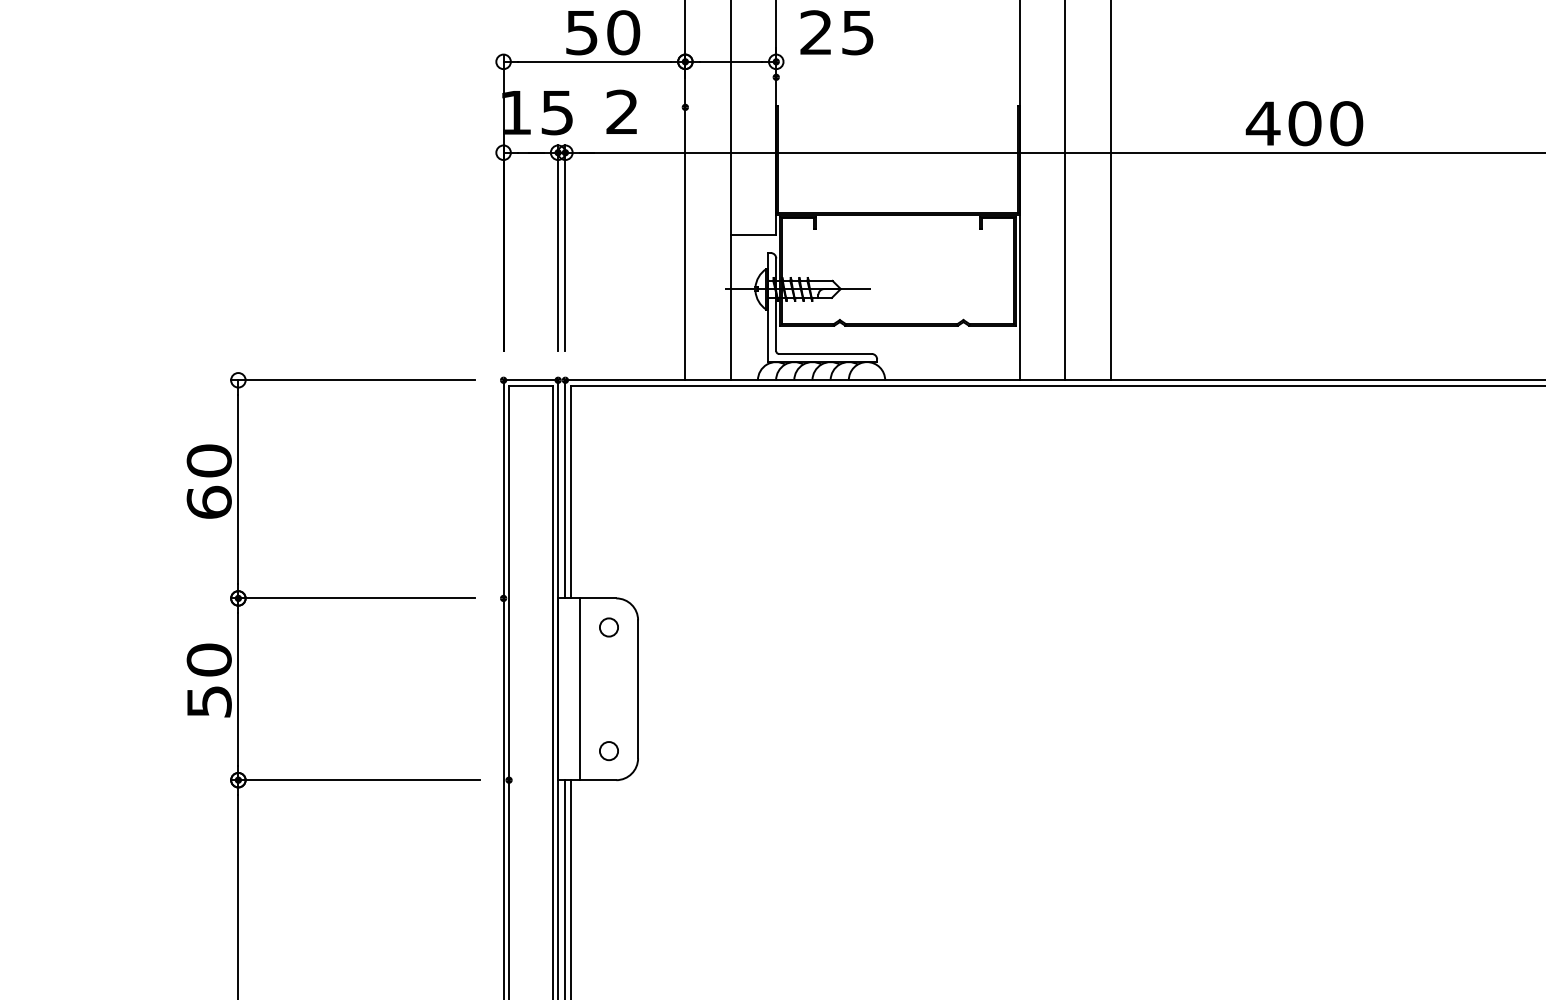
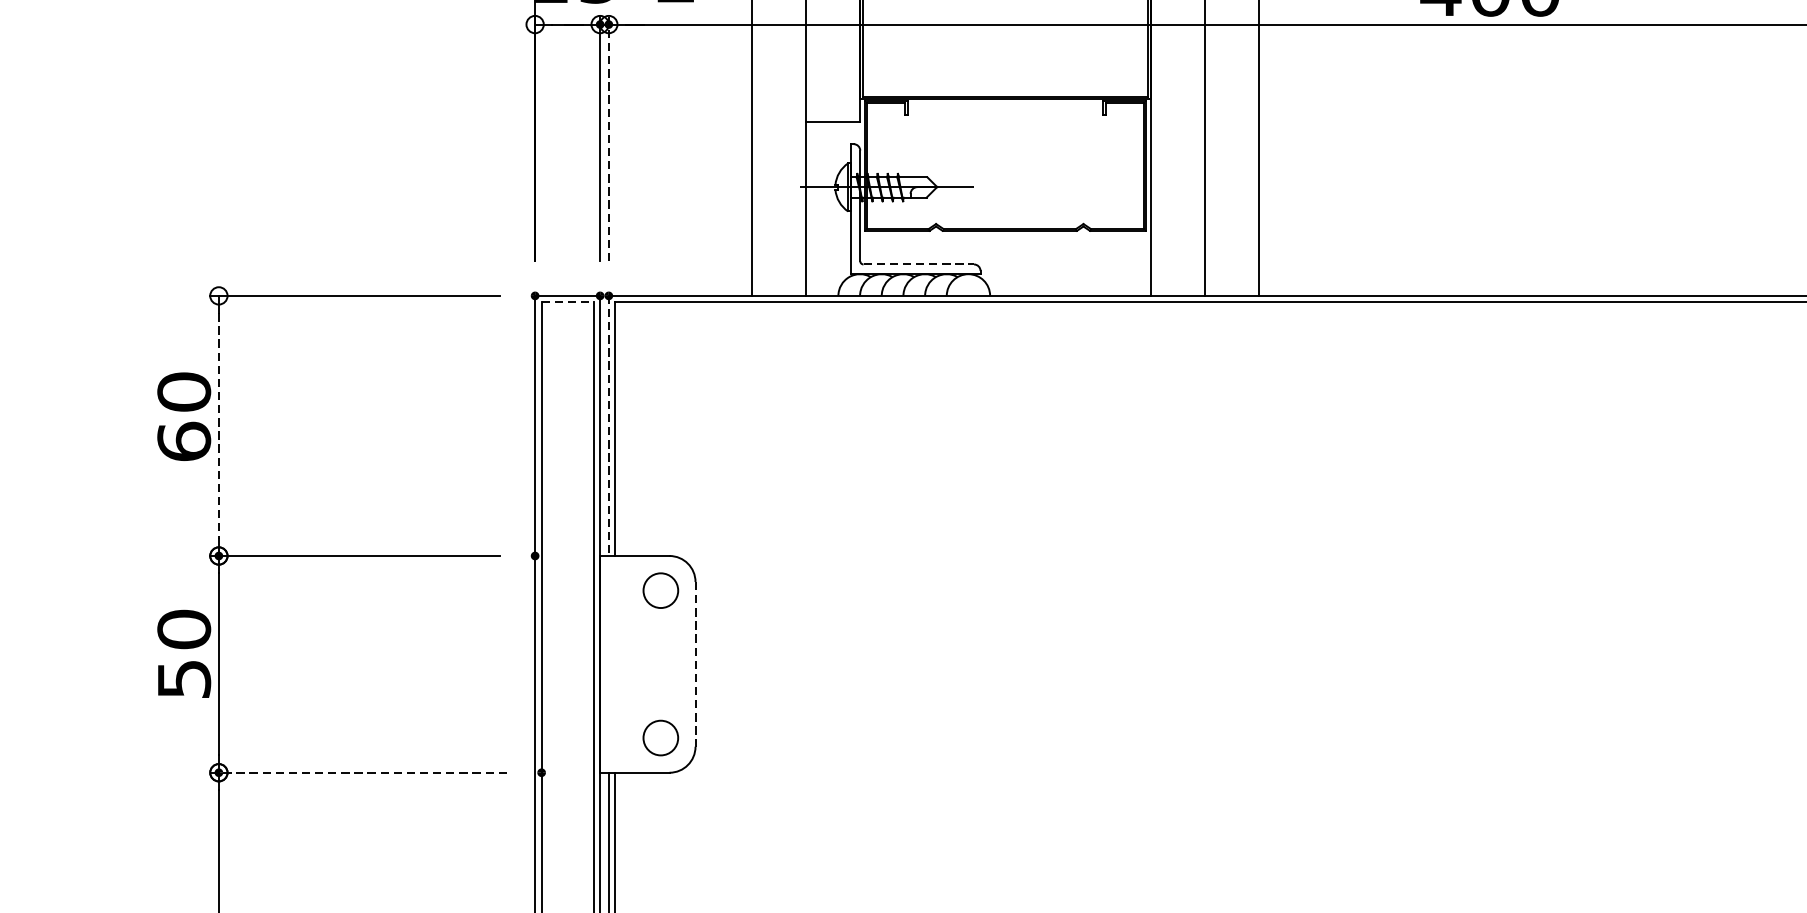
line: (565, 248) -> (608, 138), solid -> dashed
line: (825, 353) -> (918, 263), solid -> dashed
line: (530, 385) -> (567, 302), solid -> dashed
line: (238, 489) -> (219, 426), solid -> dashed
line: (565, 489) -> (608, 426), solid -> dashed
circle: (608, 627) -> (660, 590), size x1.6
line: (579, 689) -> (625, 664), removed
line: (638, 689) -> (695, 664), solid -> dashed
circle: (608, 751) -> (660, 738), size x1.6
line: (355, 780) -> (358, 773), solid -> dashed

